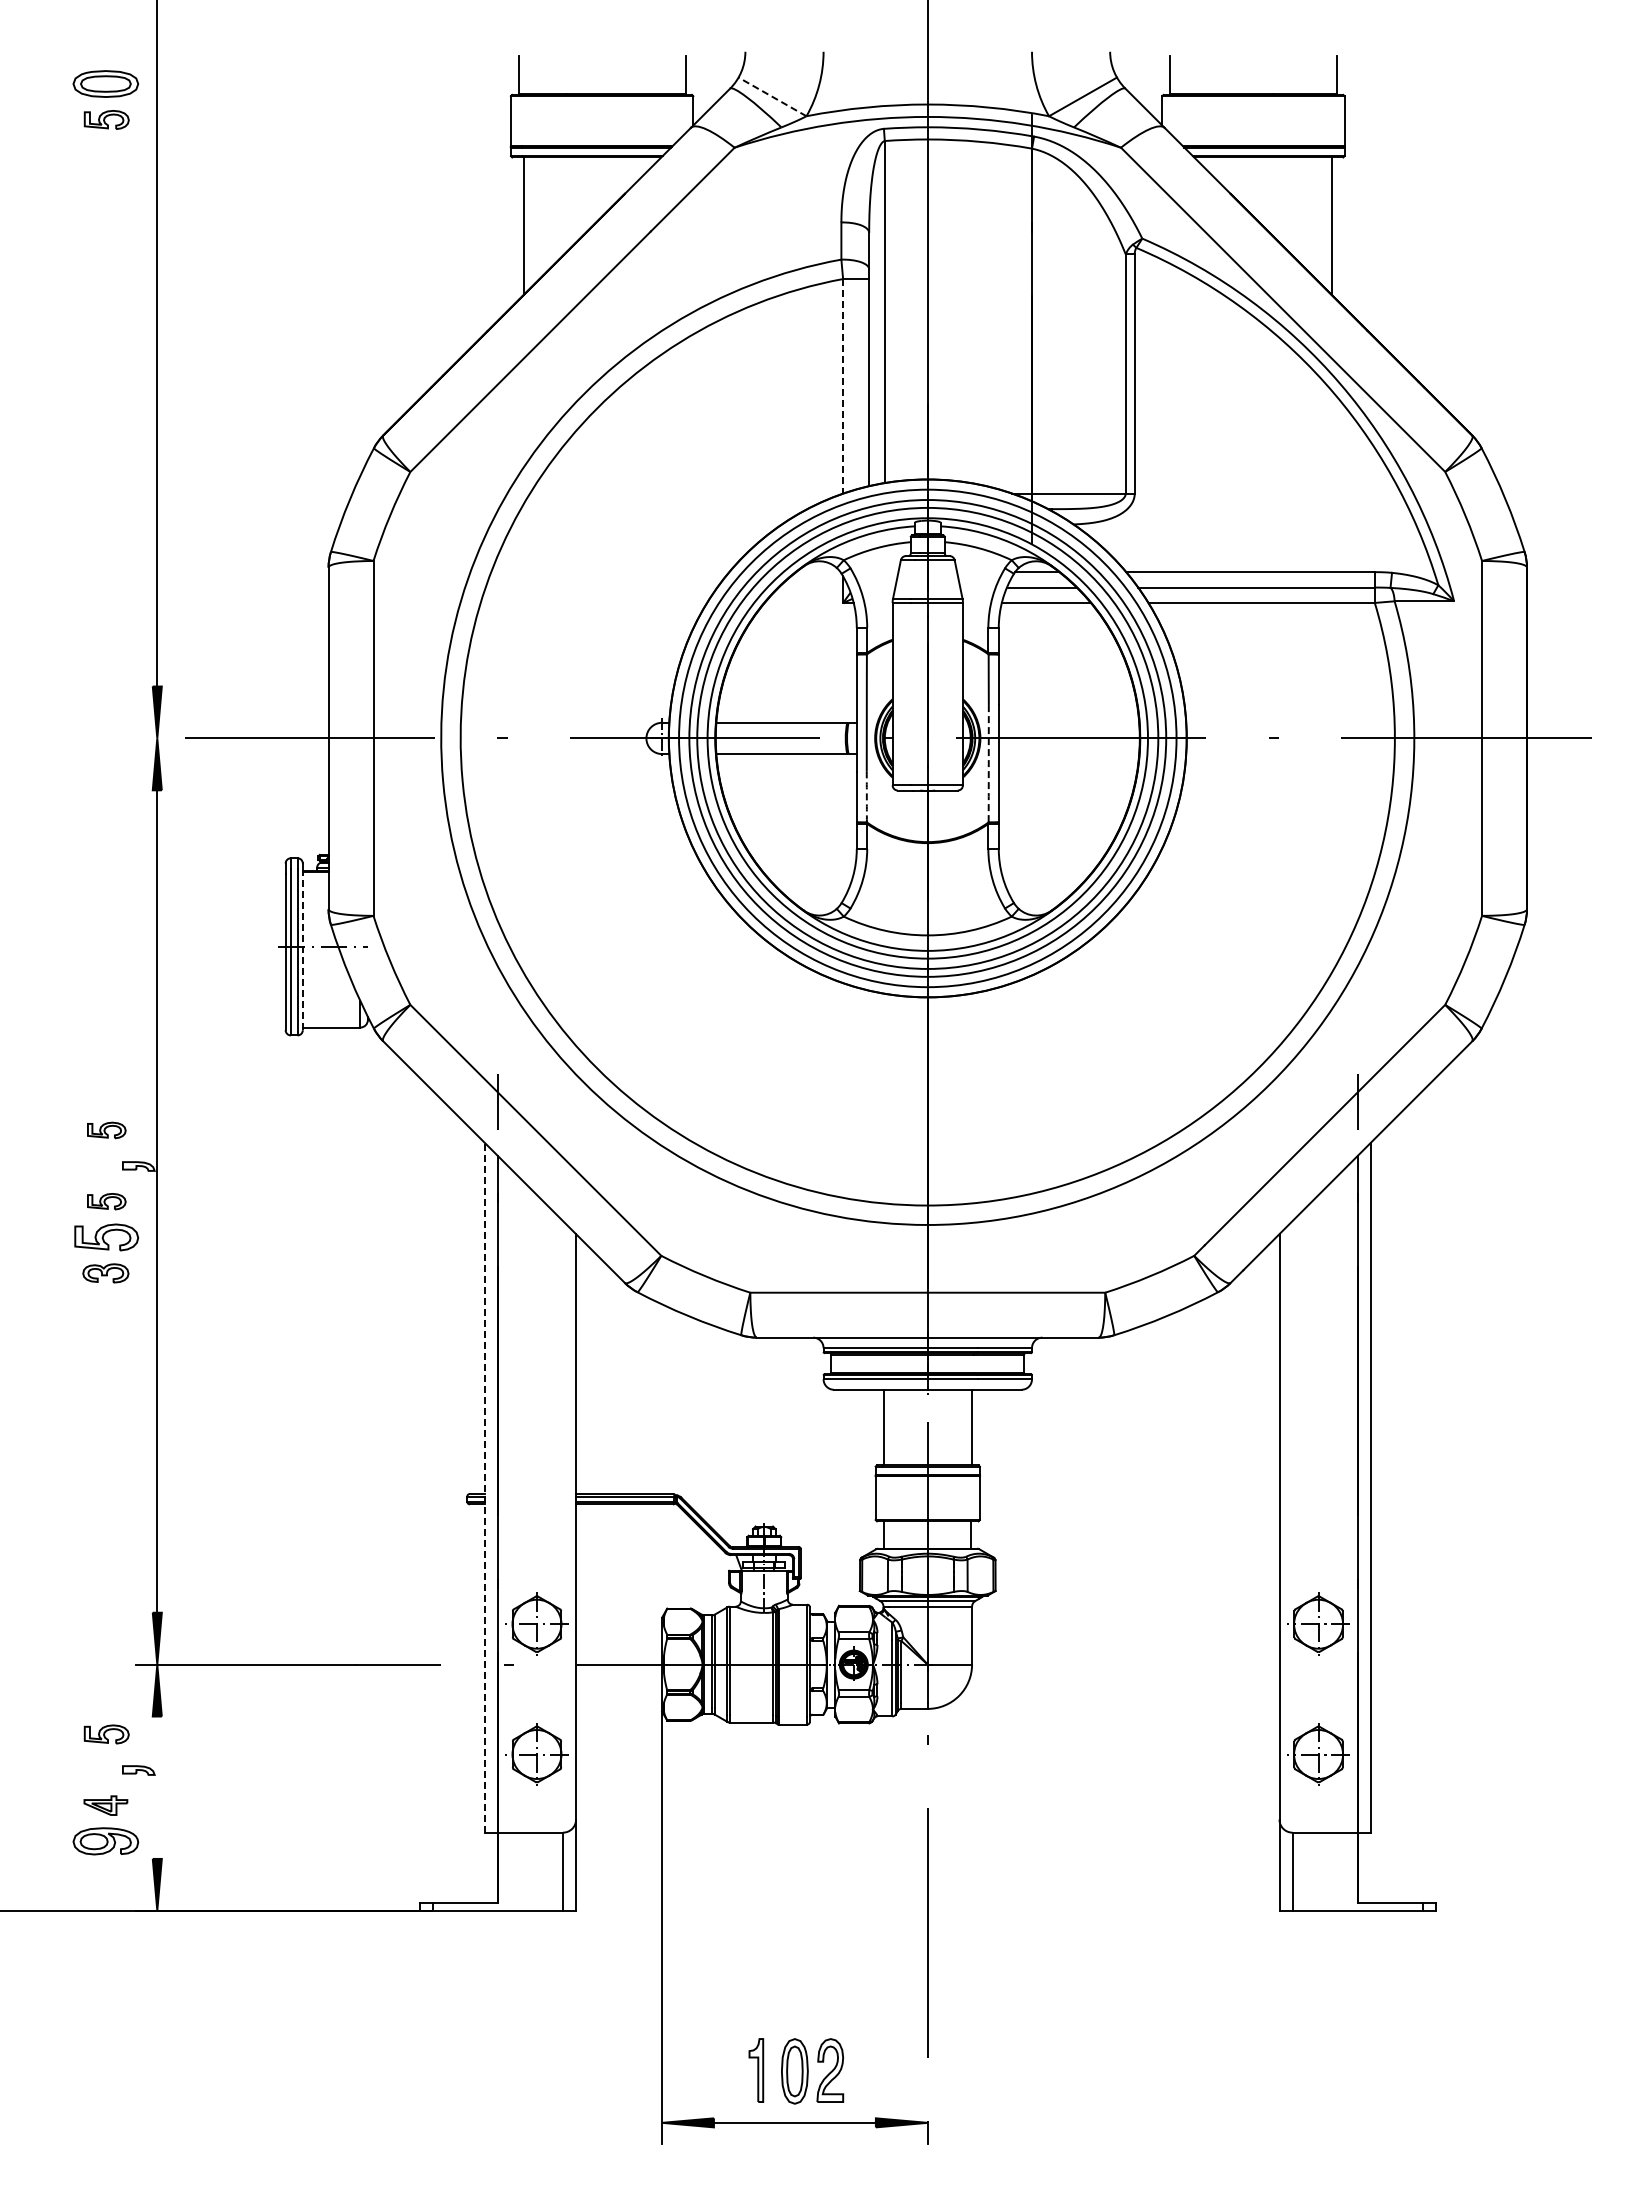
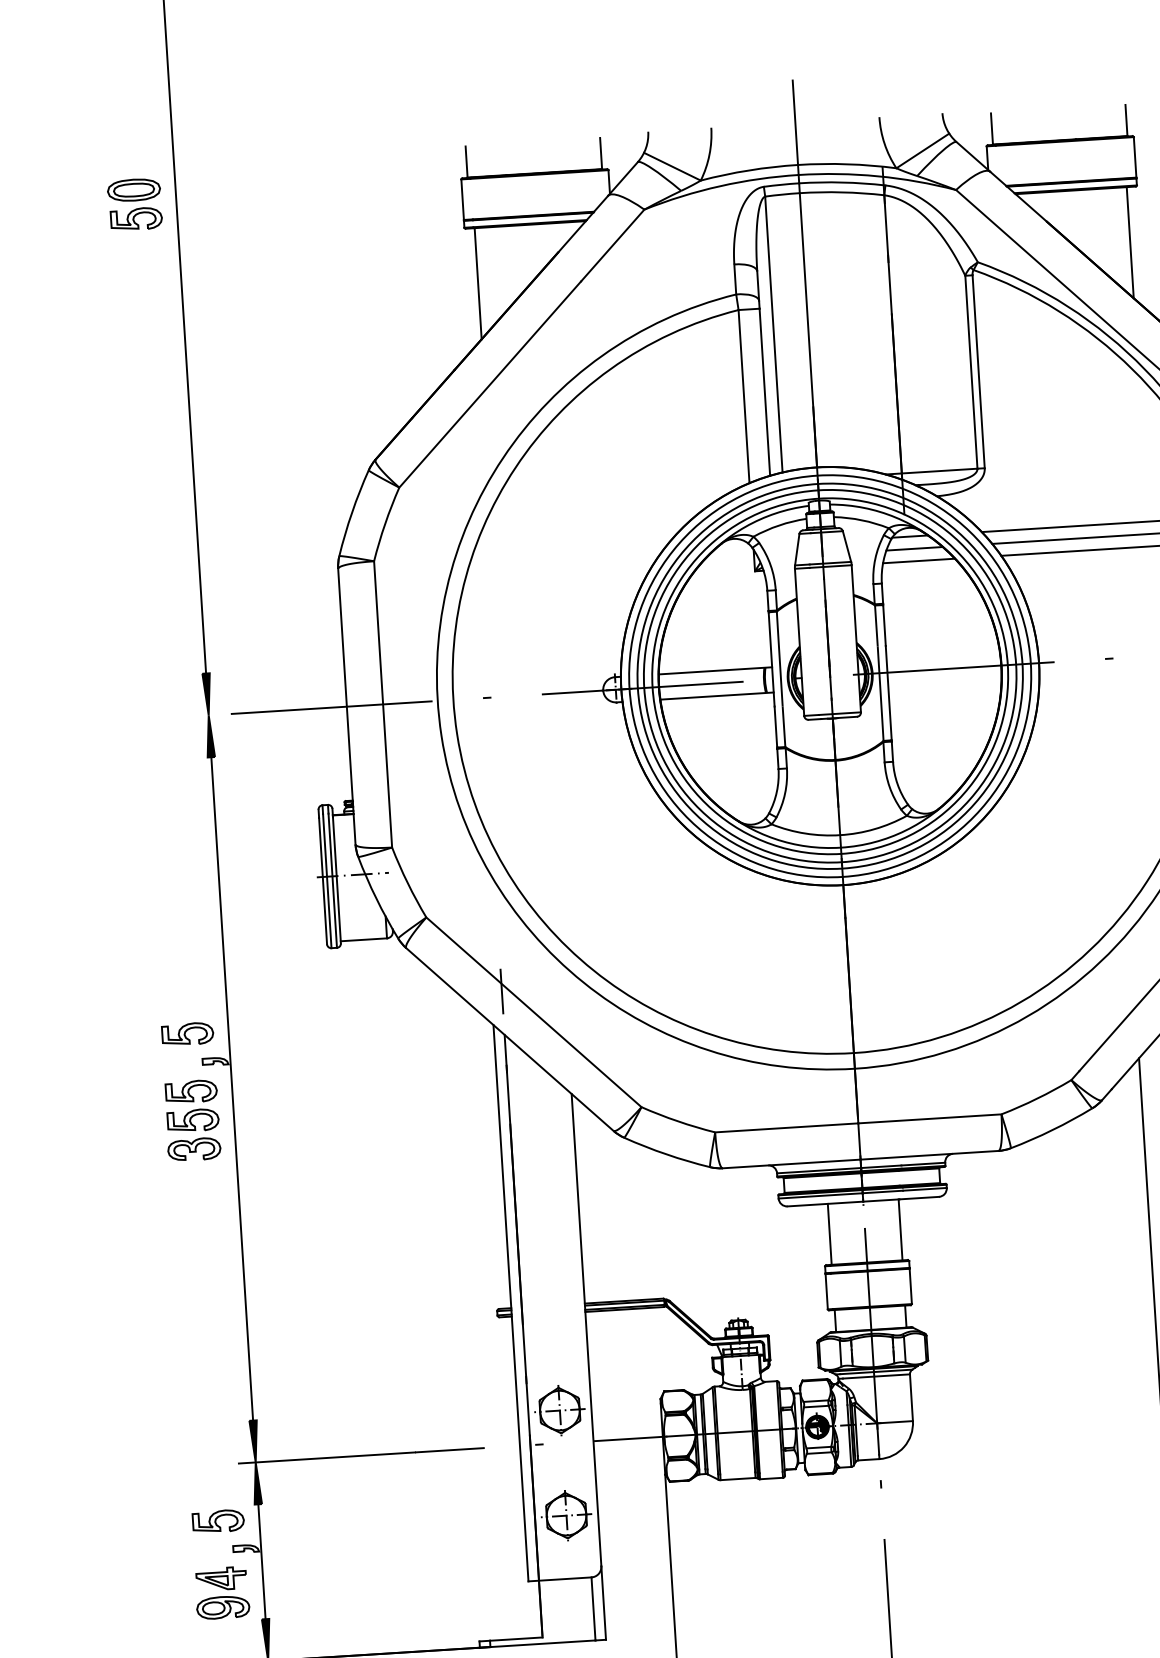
line: (772, 96) -> (672, 166), dashed -> solid
part: (106, 119) -> (136, 218), size x1.43
line: (843, 386) -> (744, 396), dashed -> solid
line: (988, 764) -> (880, 694), dashed -> solid
arc: (866, 797) -> (783, 727), dashed -> solid
line: (302, 951) -> (336, 879), dashed -> solid
part: (106, 1130) -> (187, 1034), size x1.67
part: (106, 1201) -> (191, 1091), size x1.67
part: (105, 1273) -> (194, 1149), size x1.43
line: (484, 1487) -> (510, 1302), dashed -> solid
part: (106, 1734) -> (218, 1521), size x1.43
line: (157, 1787) -> (262, 1561), added
part: (105, 1805) -> (221, 1578), size x1.43

